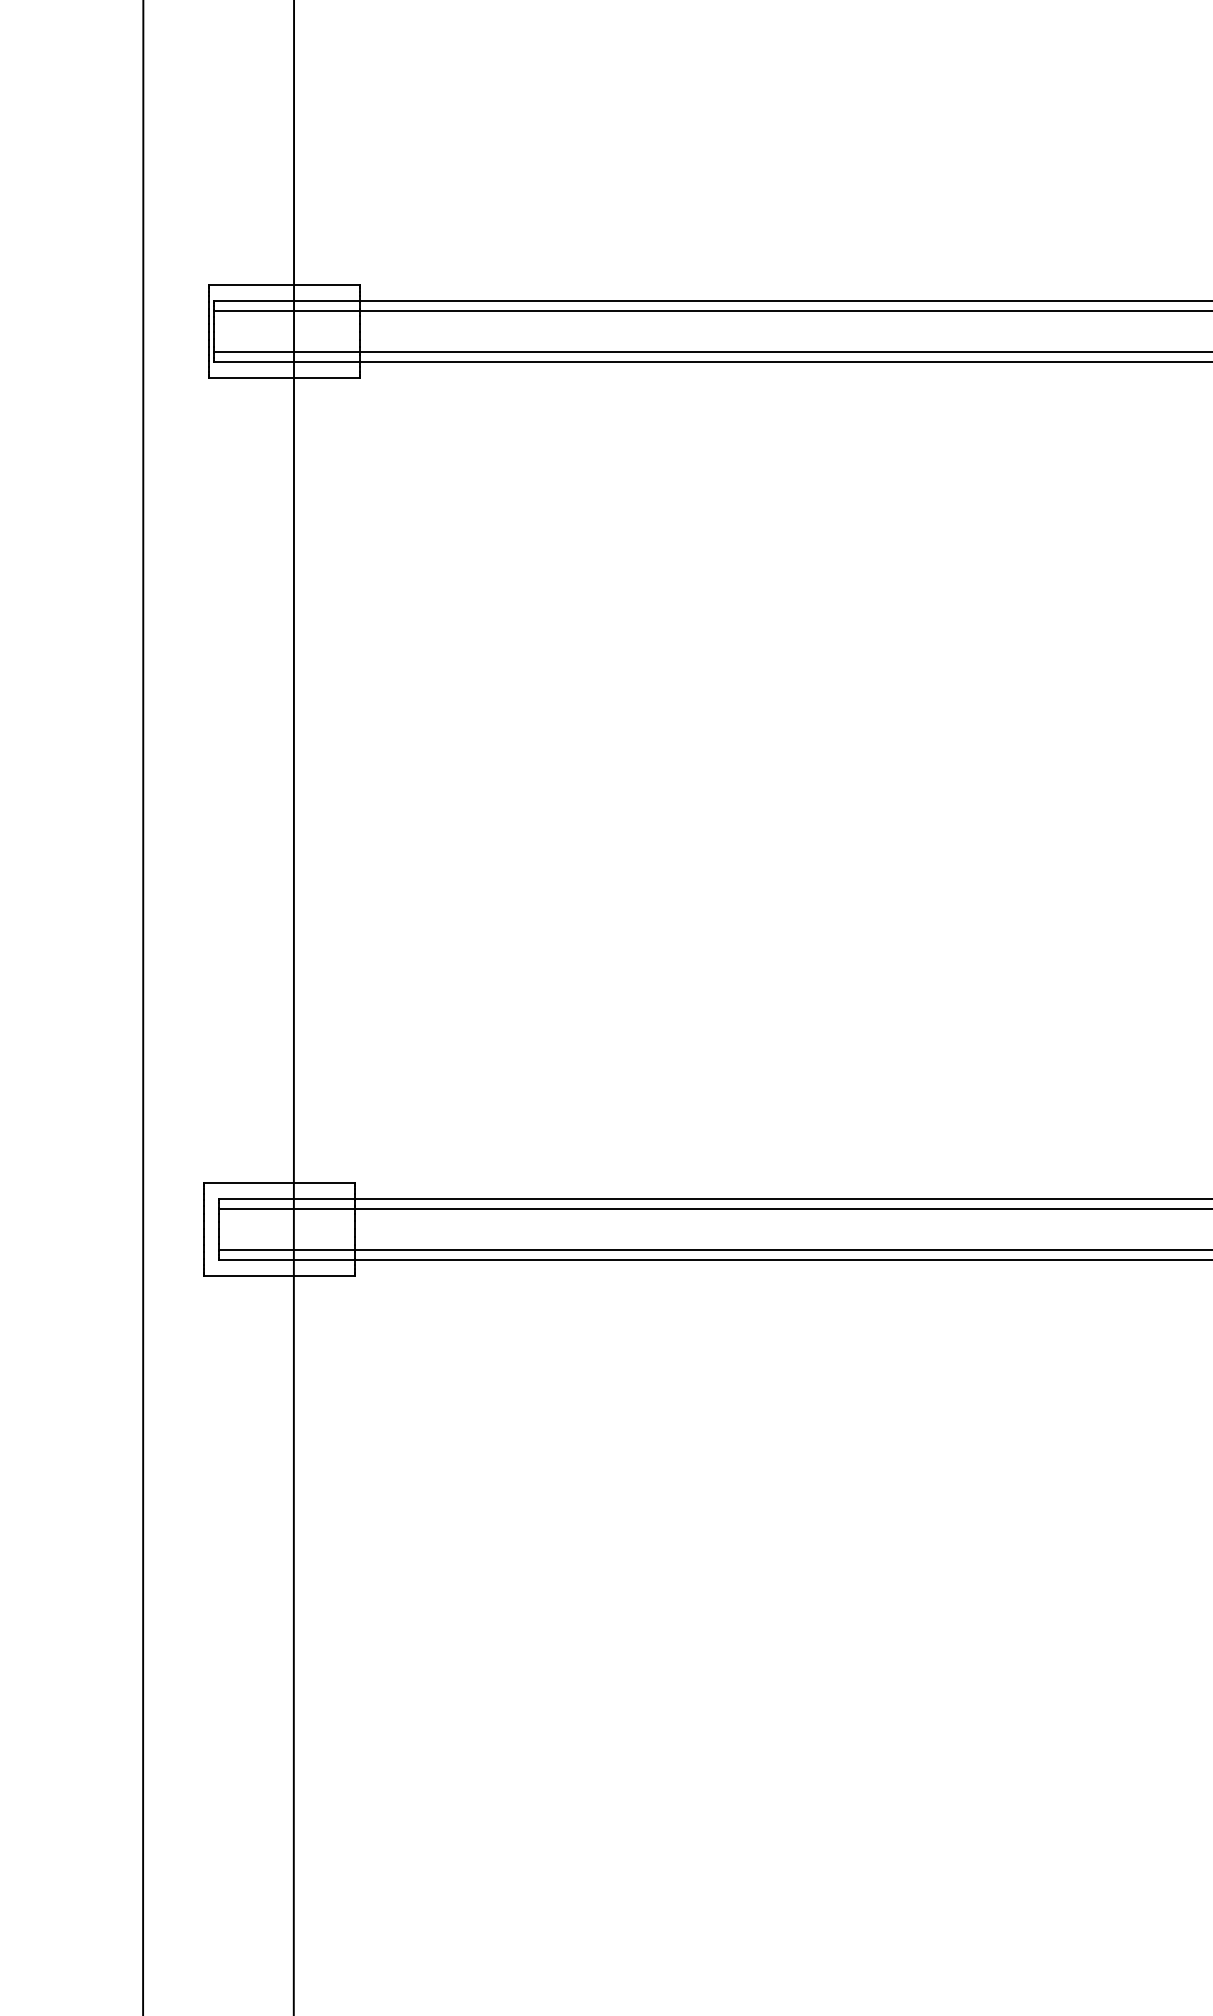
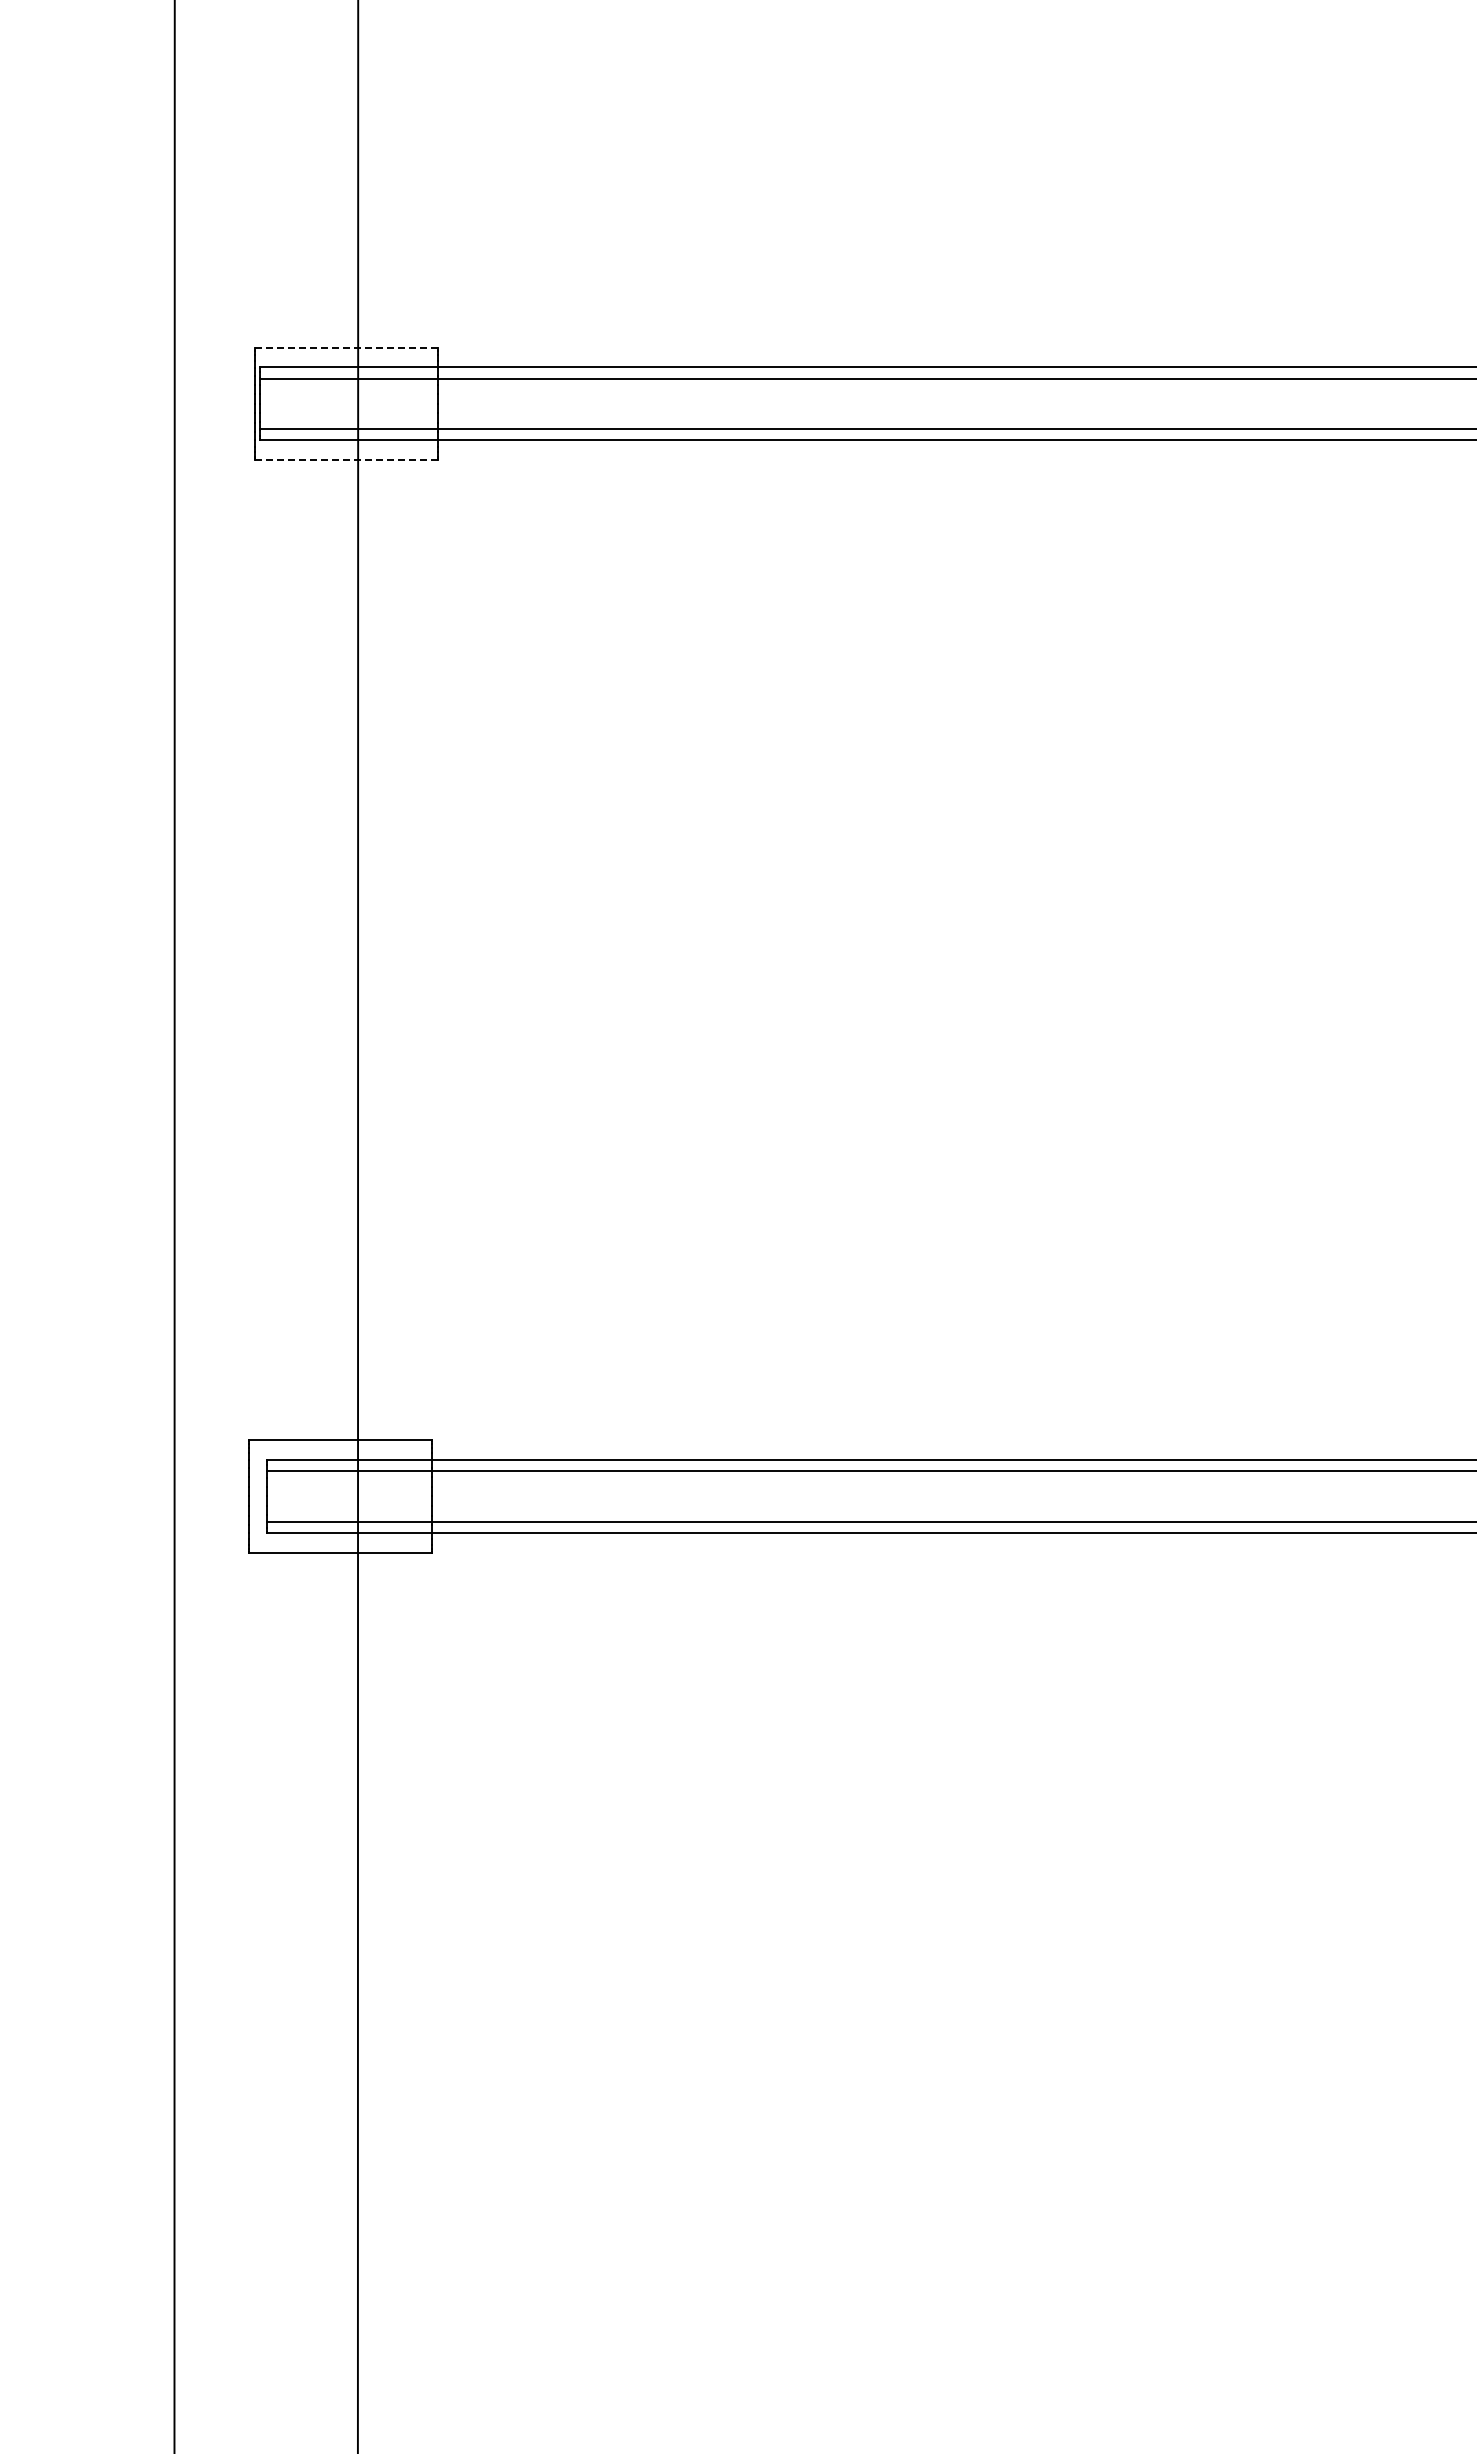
line: (284, 285) -> (346, 347), solid -> dashed
line: (284, 377) -> (346, 459), solid -> dashed

